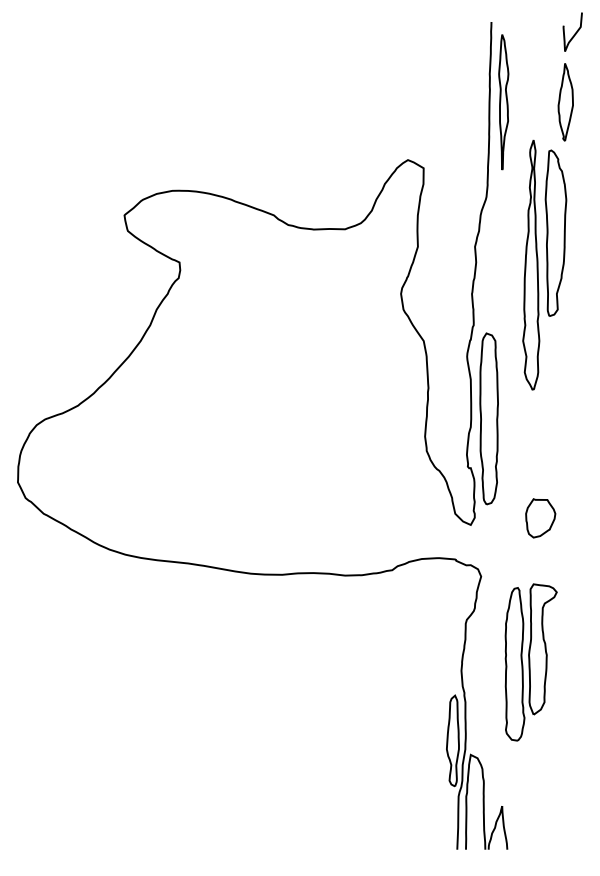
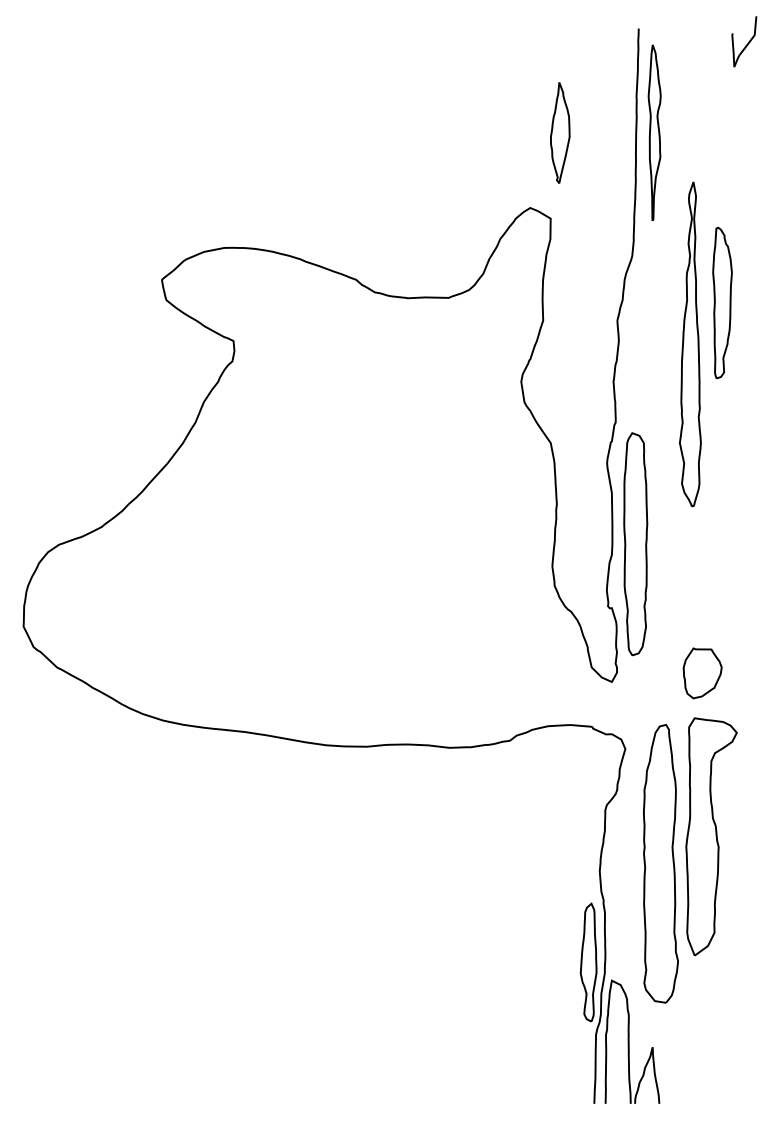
part: (565, 101) -> (560, 132), moved
part: (555, 232) -> (722, 302), size x0.7
part: (531, 662) -> (690, 860), size x1.4

